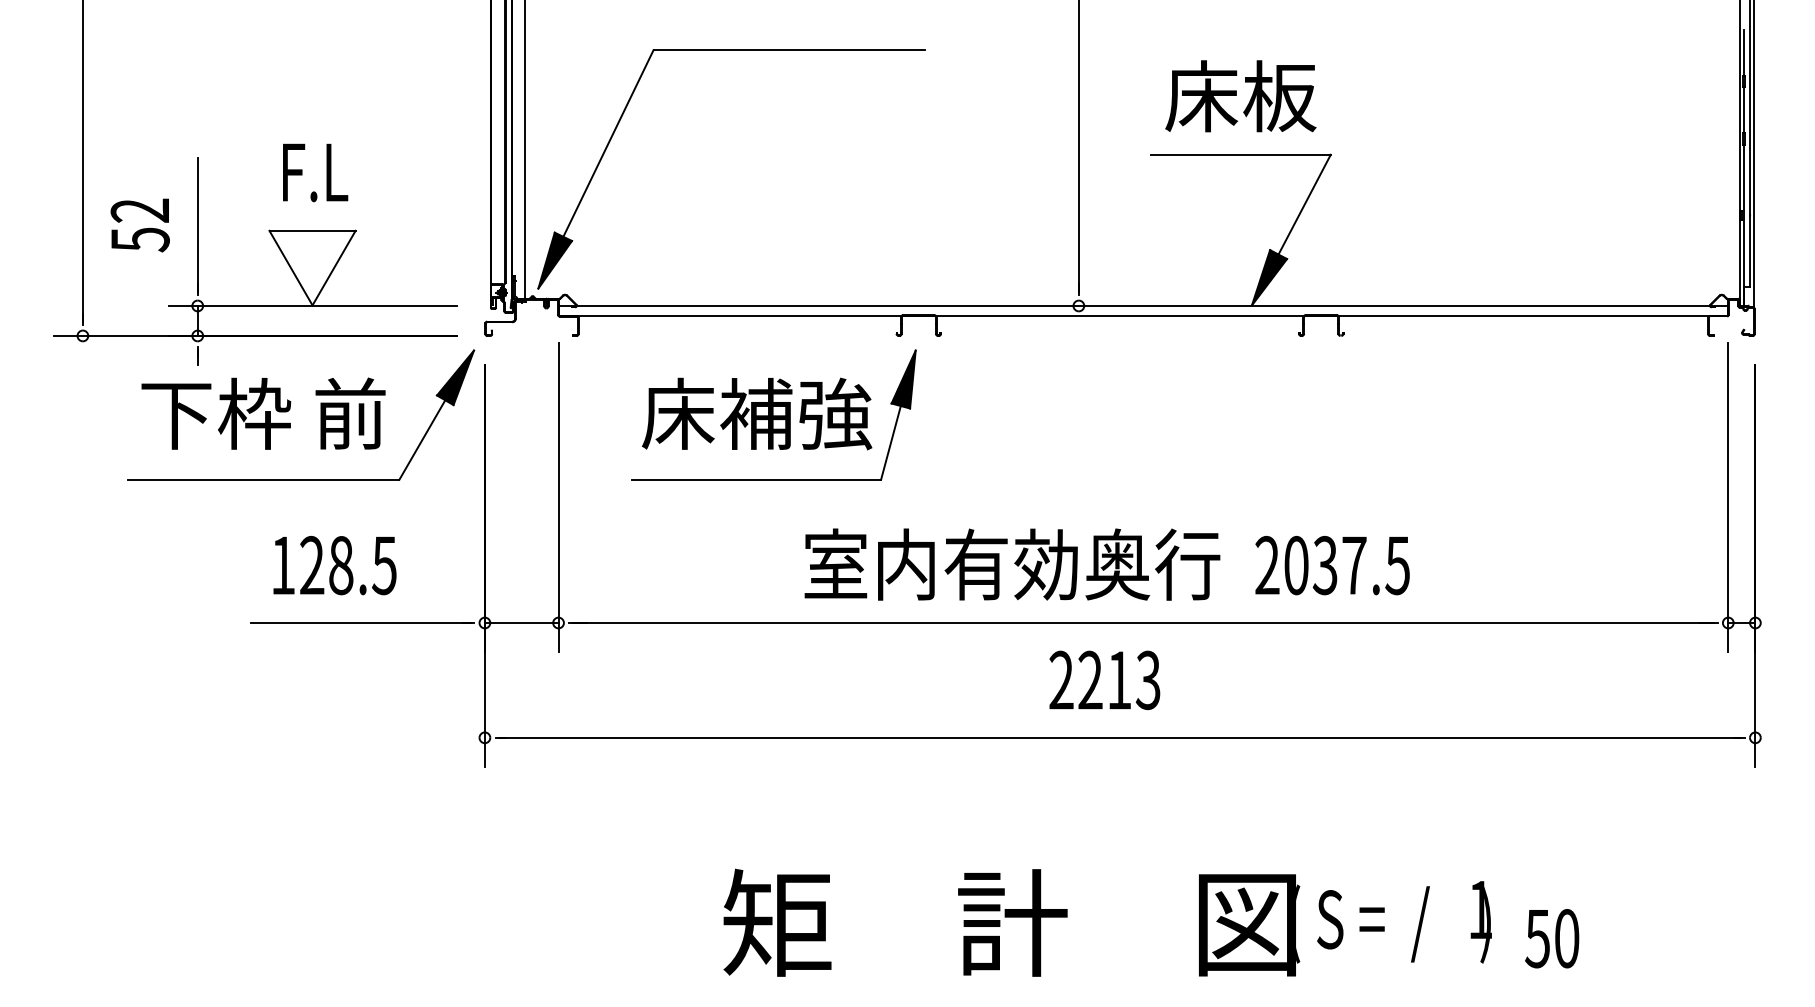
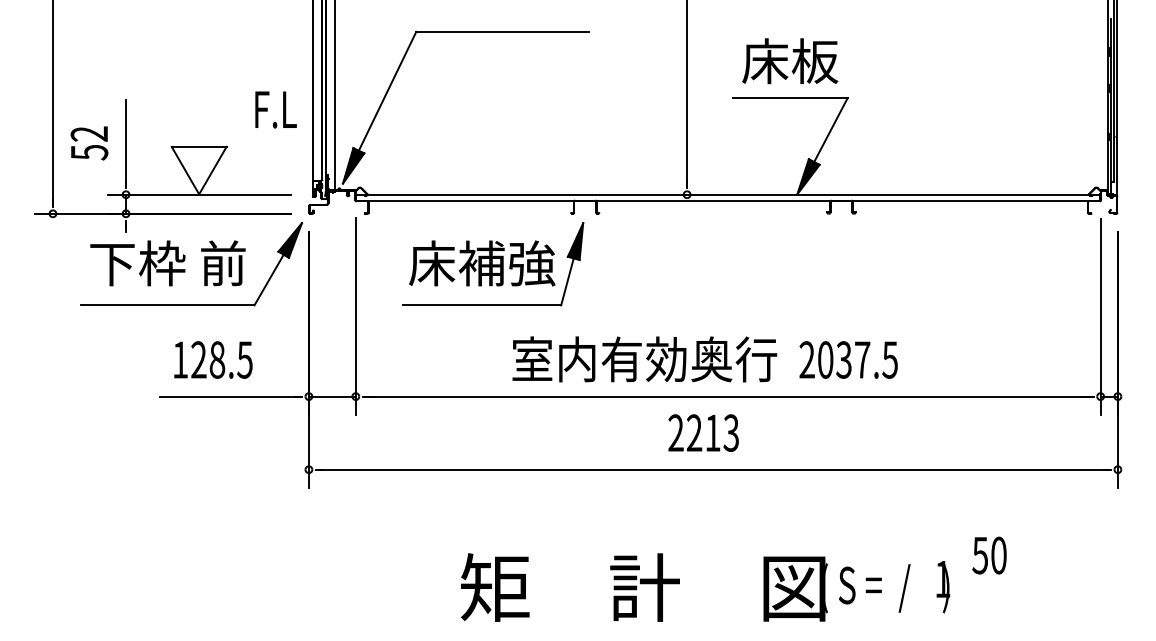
text: (314, 172) -> (275, 109), moved
text: (1552, 938) -> (989, 555), moved

